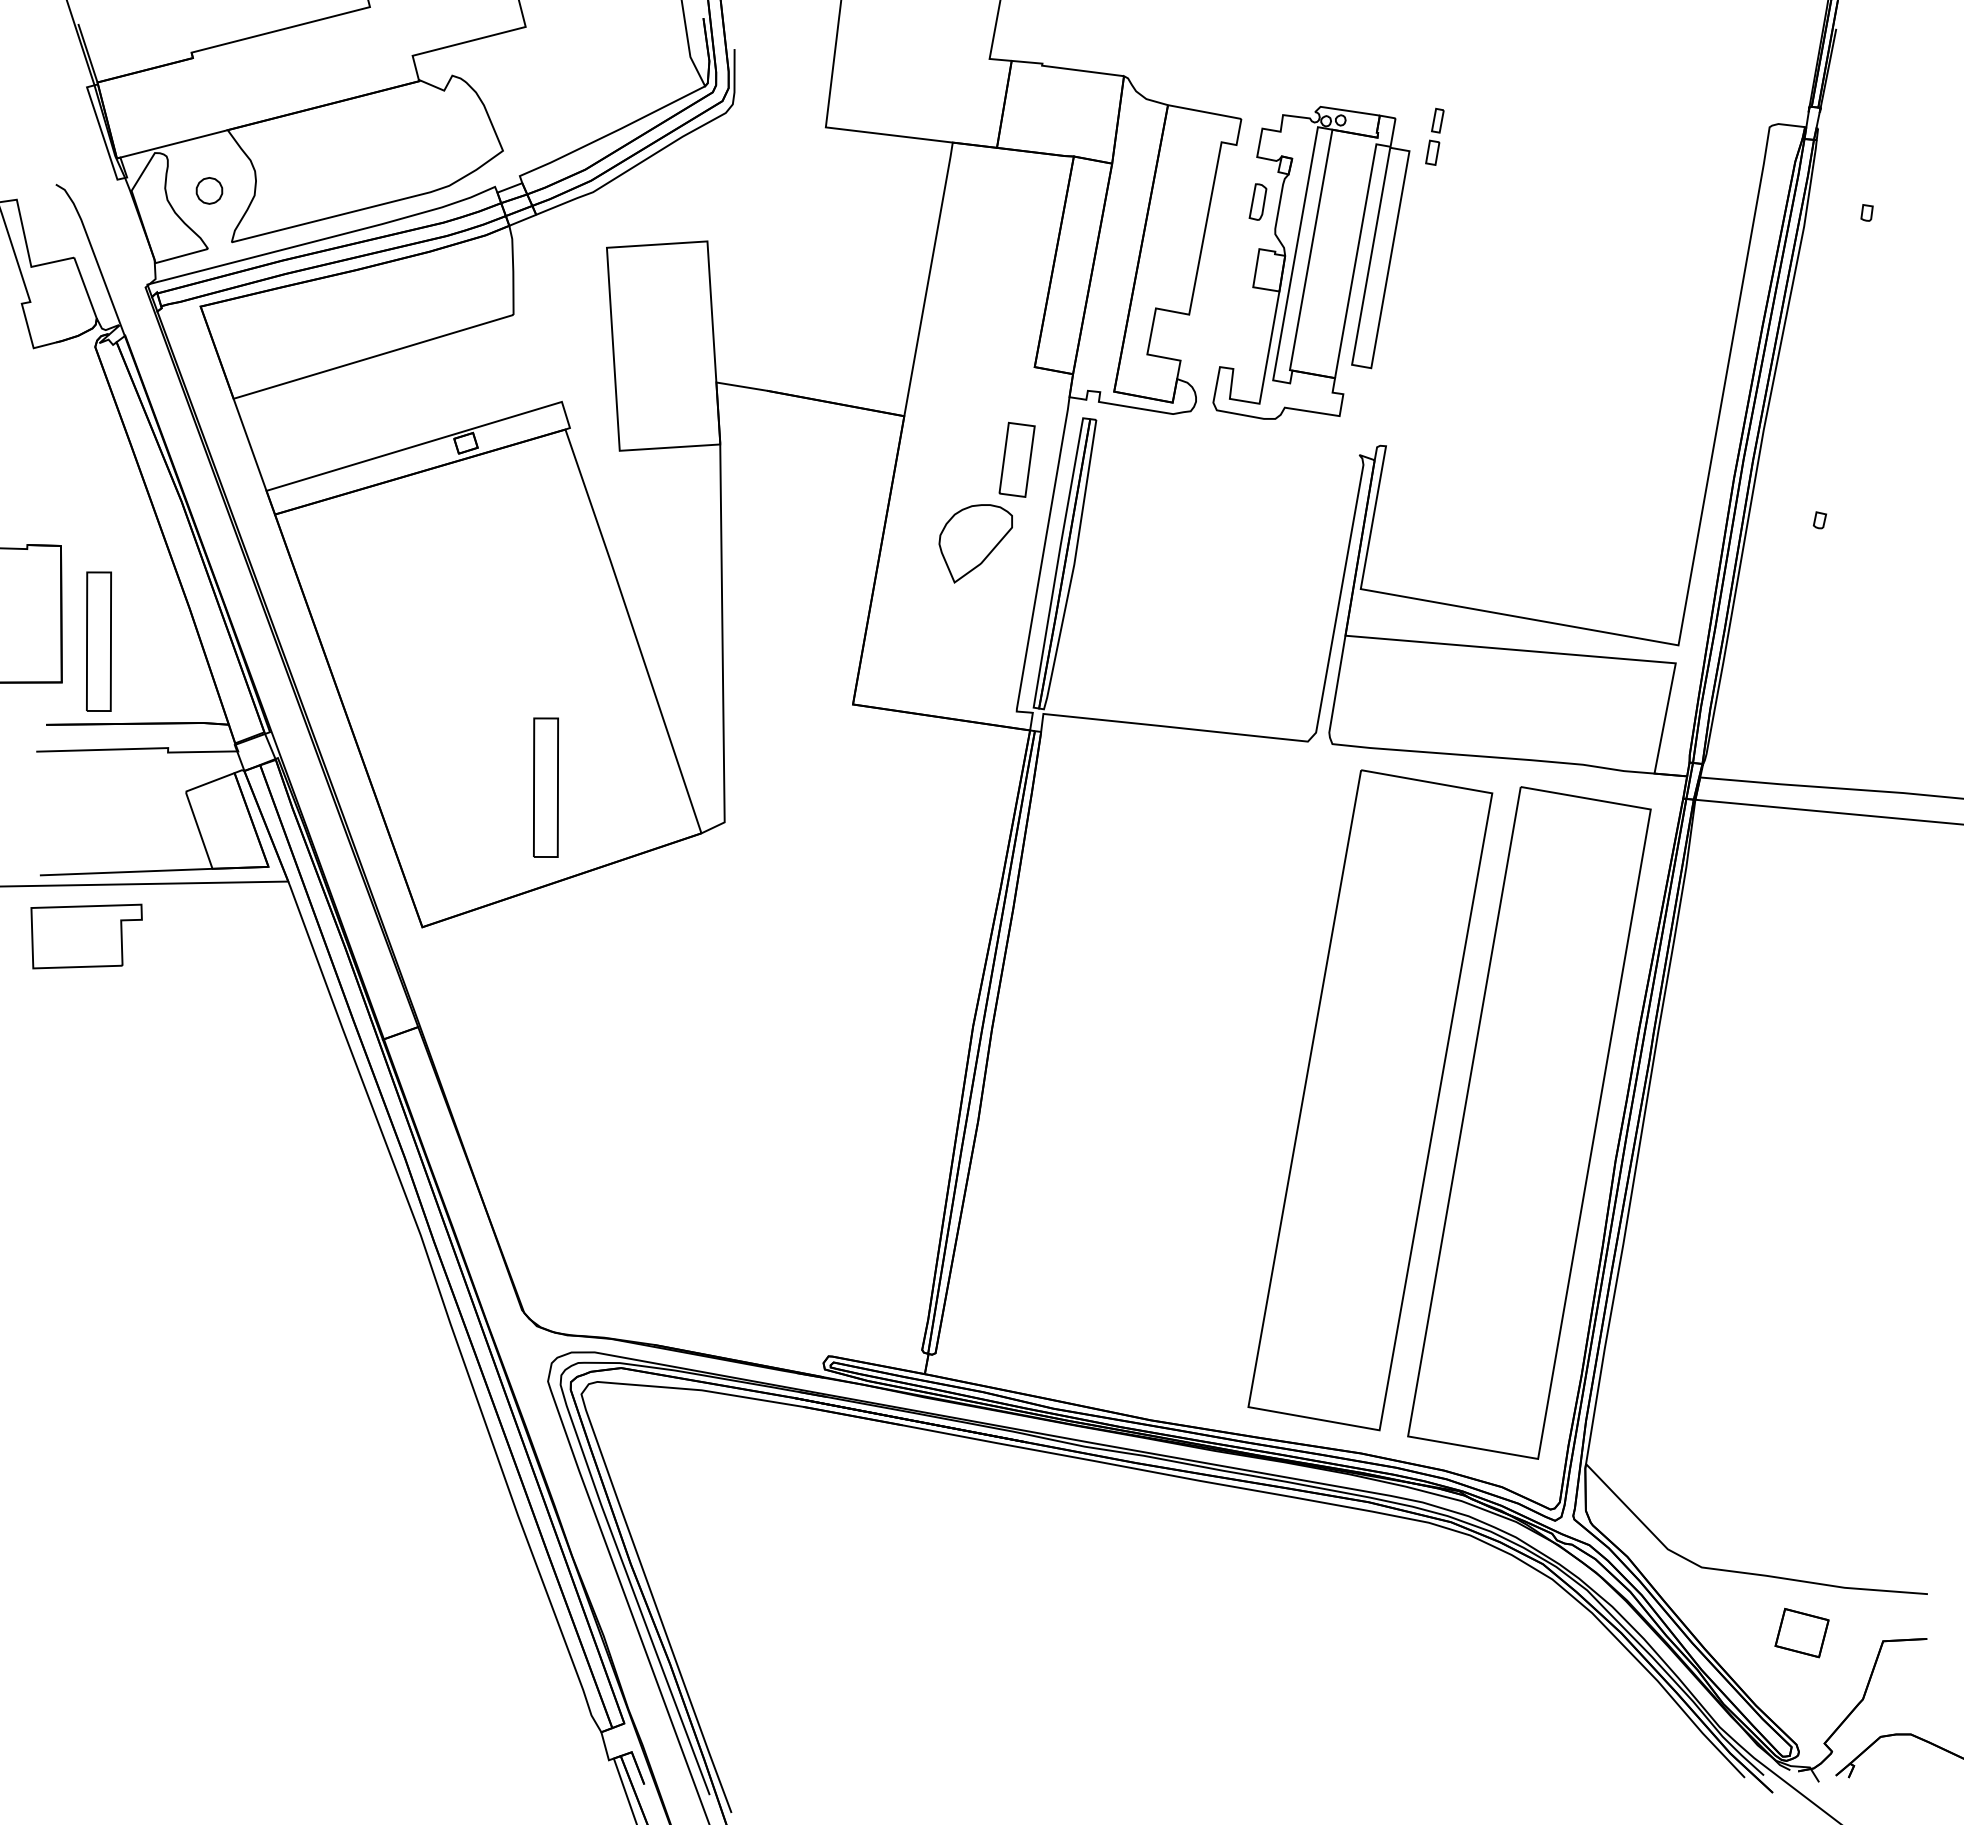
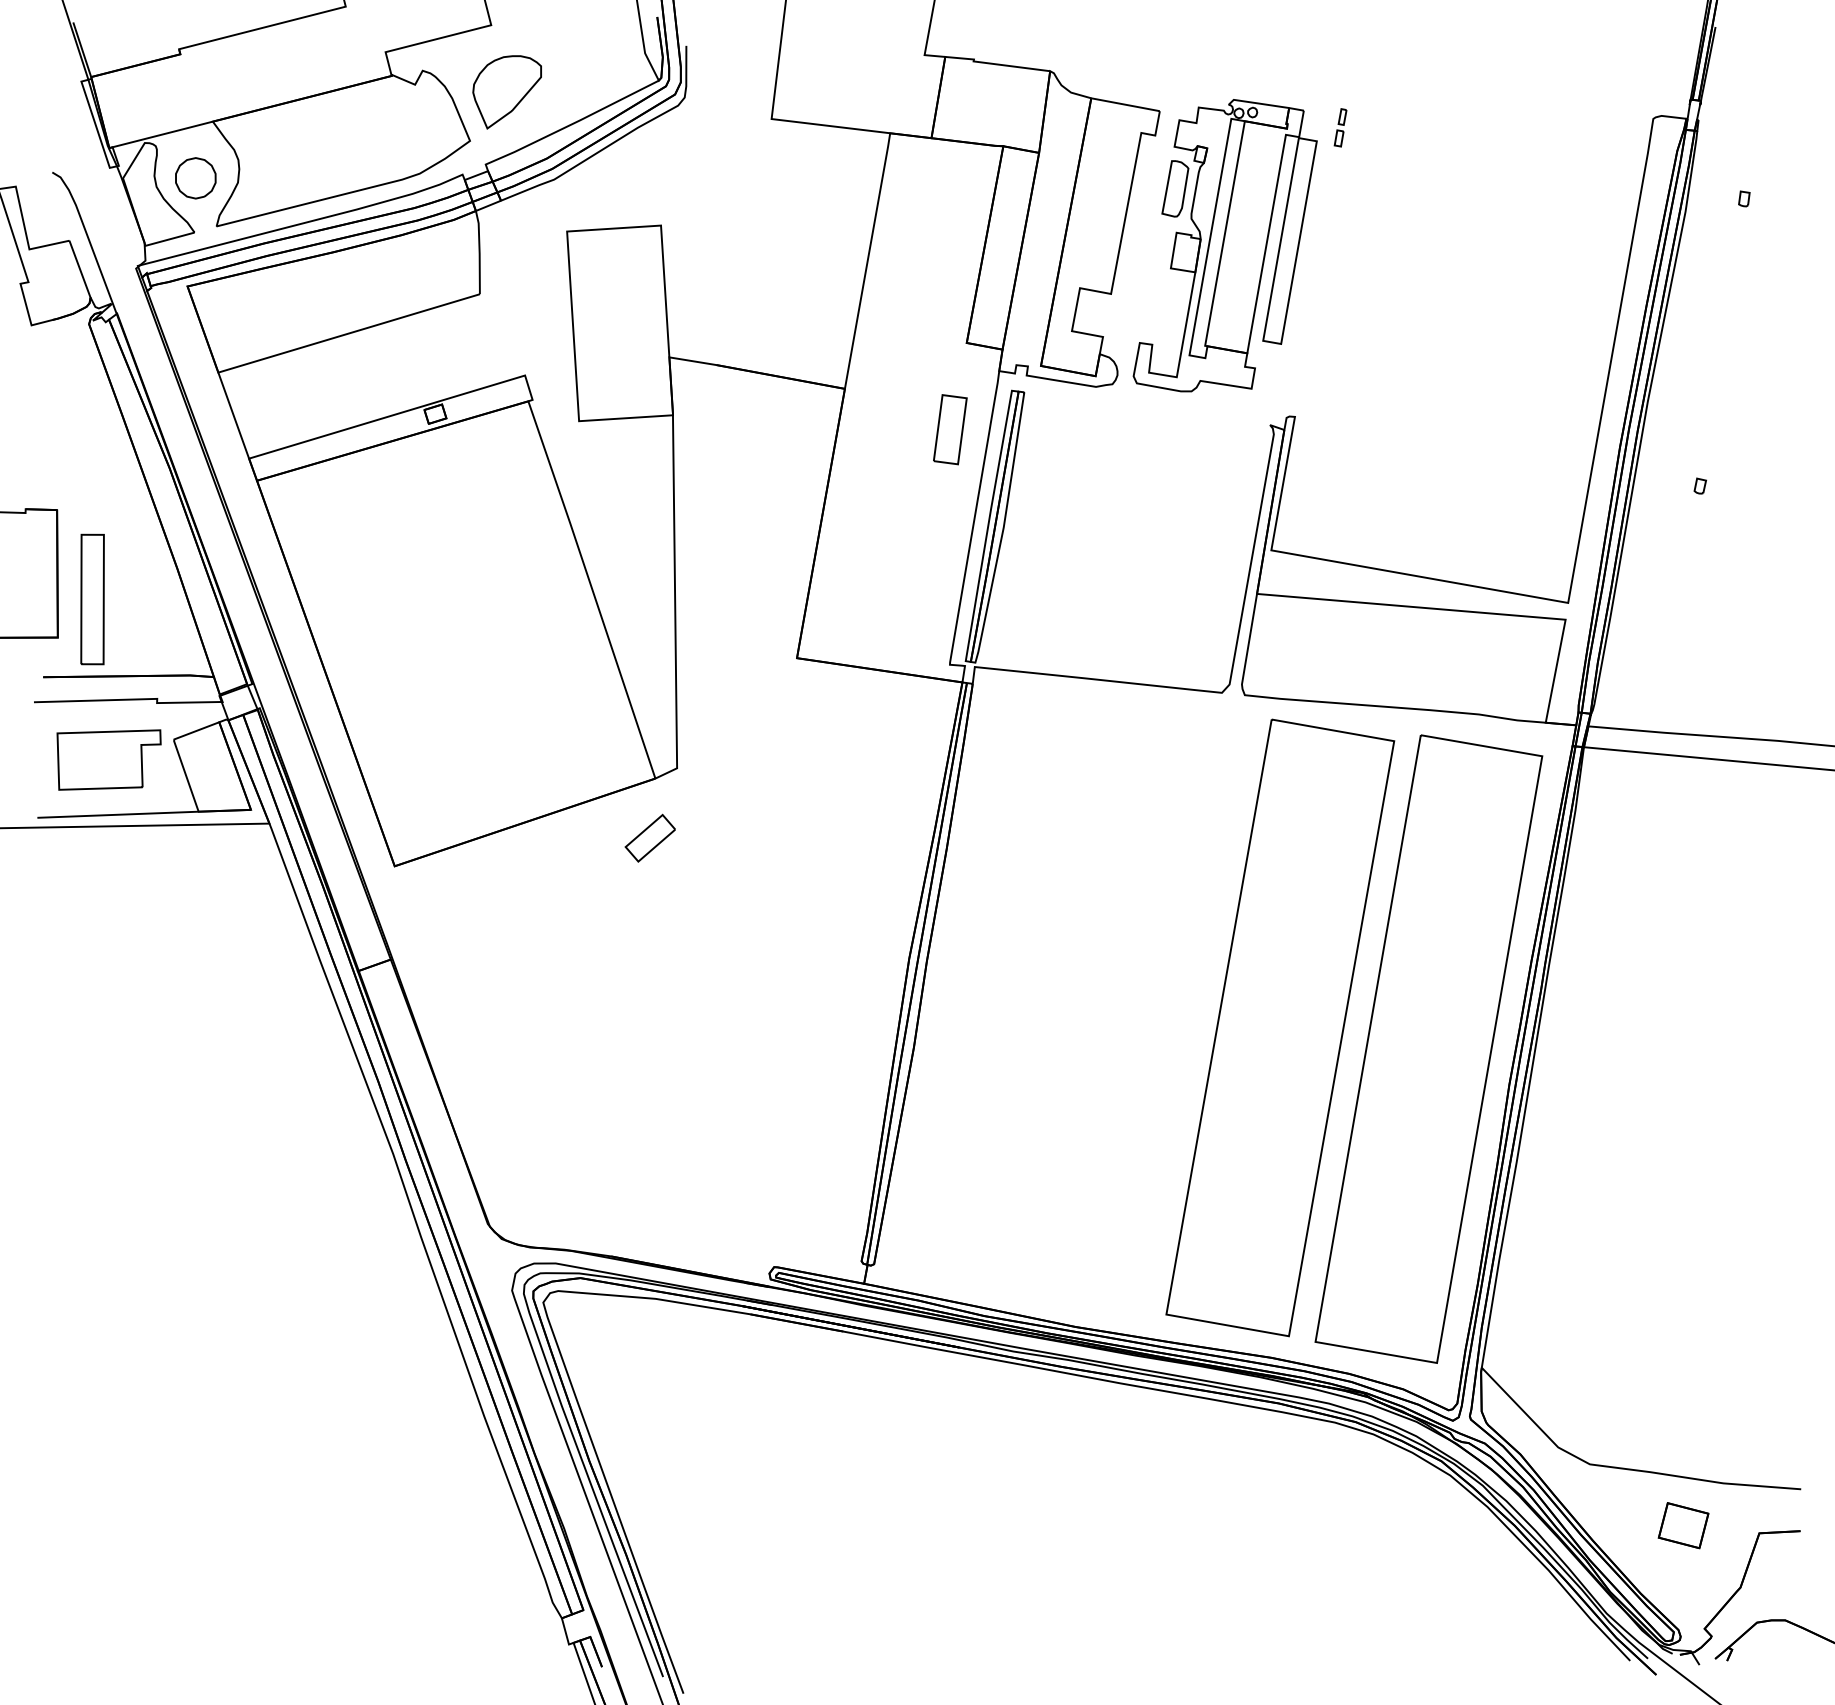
part: (1434, 136) -> (1340, 127), size x0.71
part: (209, 190) -> (195, 178), size x1.67
part: (1257, 201) -> (1174, 188), size x1.67
part: (975, 543) -> (506, 92), moved
part: (545, 787) -> (509, 735), removed
part: (695, 897) -> (649, 838), added
part: (86, 936) -> (108, 760), moved

